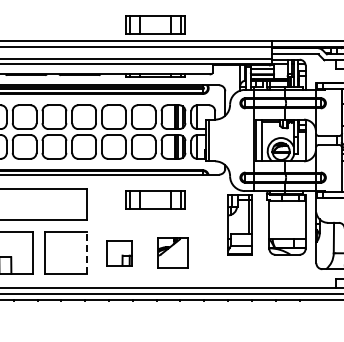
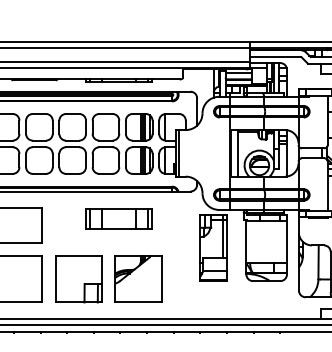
part: (155, 24) -> (119, 23), removed
part: (119, 252) -> (78, 278), size x1.67
part: (172, 252) -> (138, 278), size x1.43
line: (86, 253) -> (41, 279), dashed -> solid

